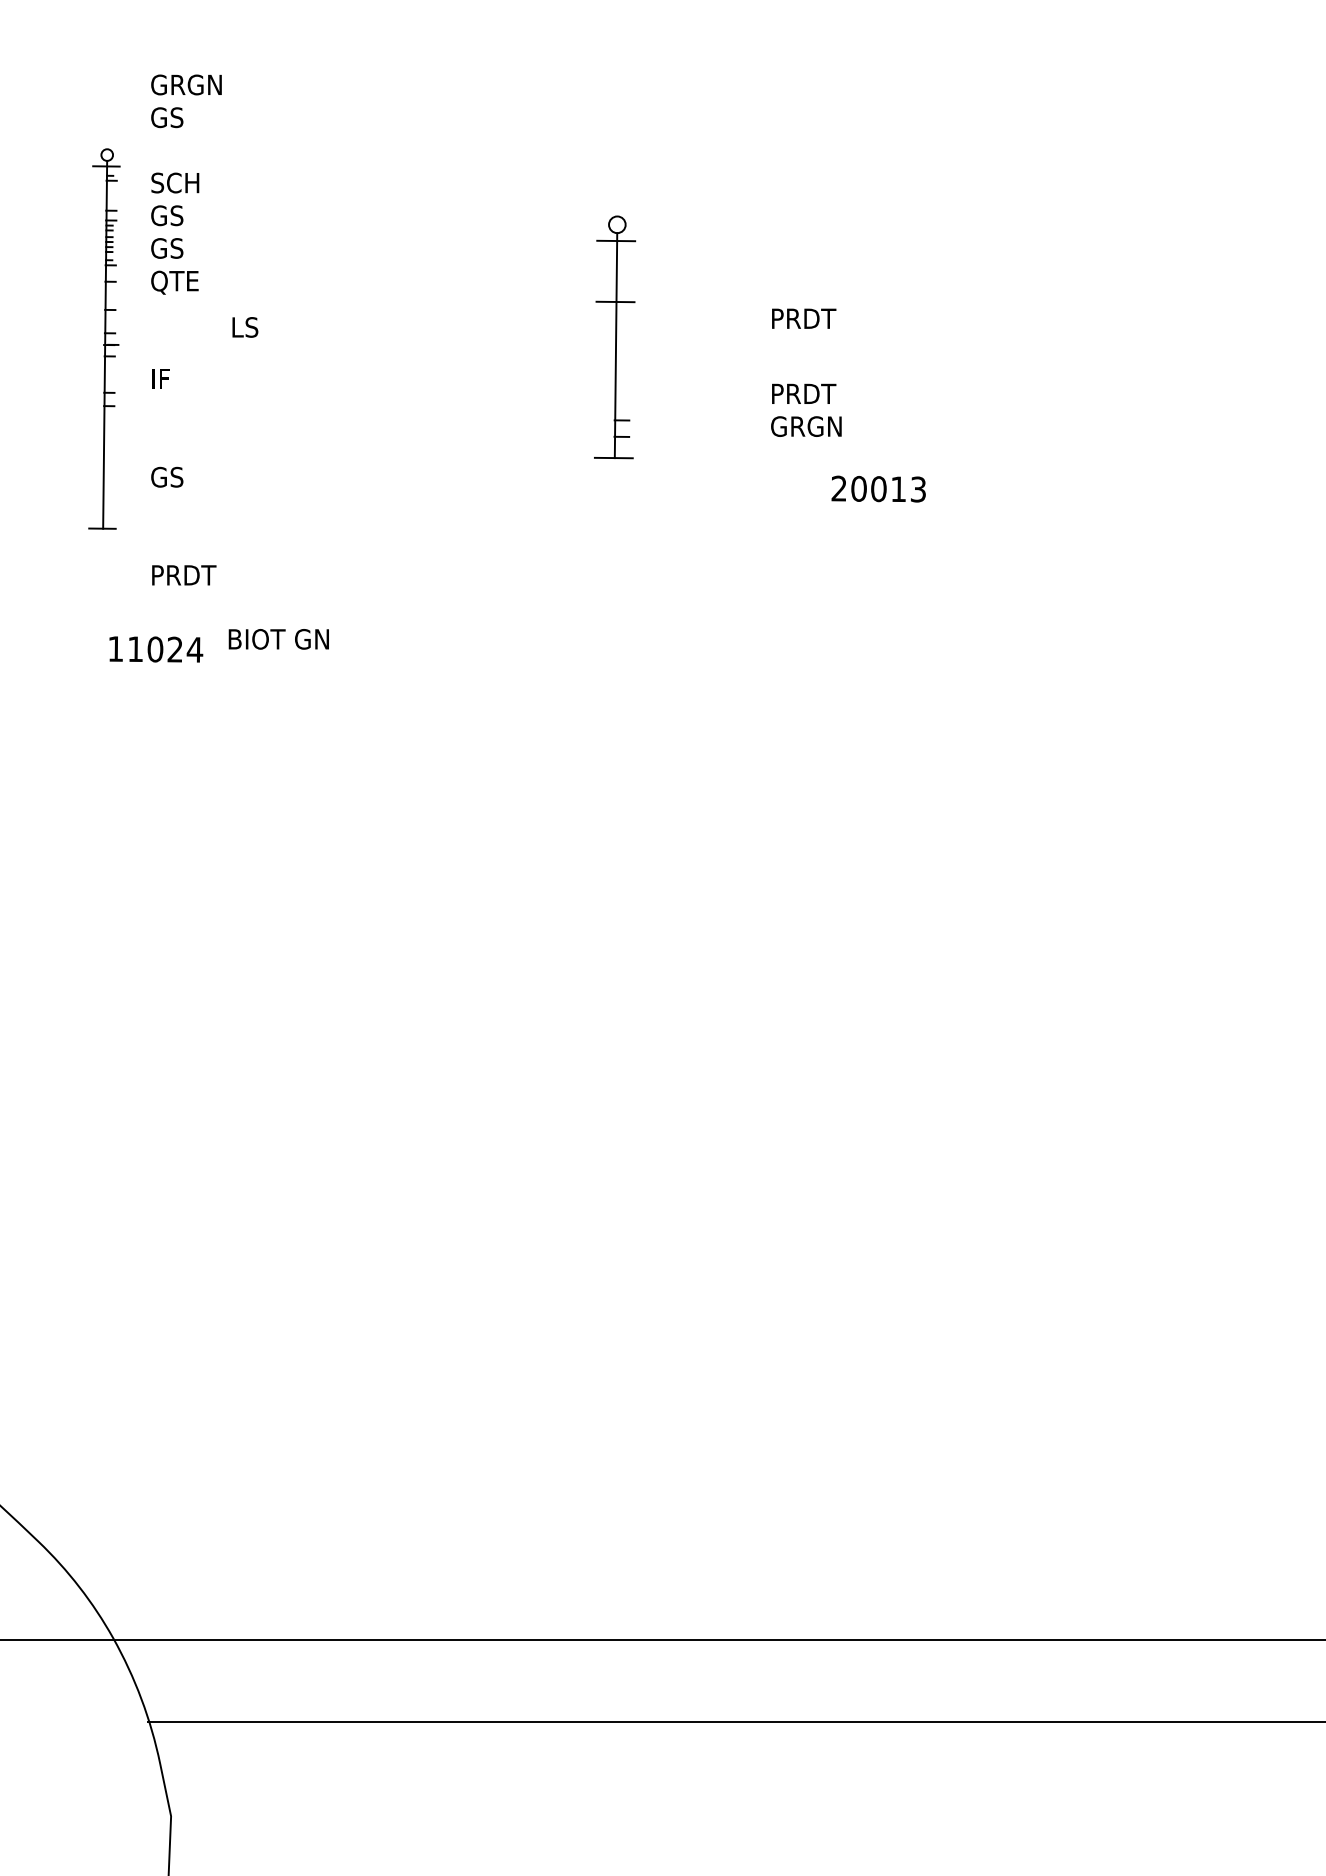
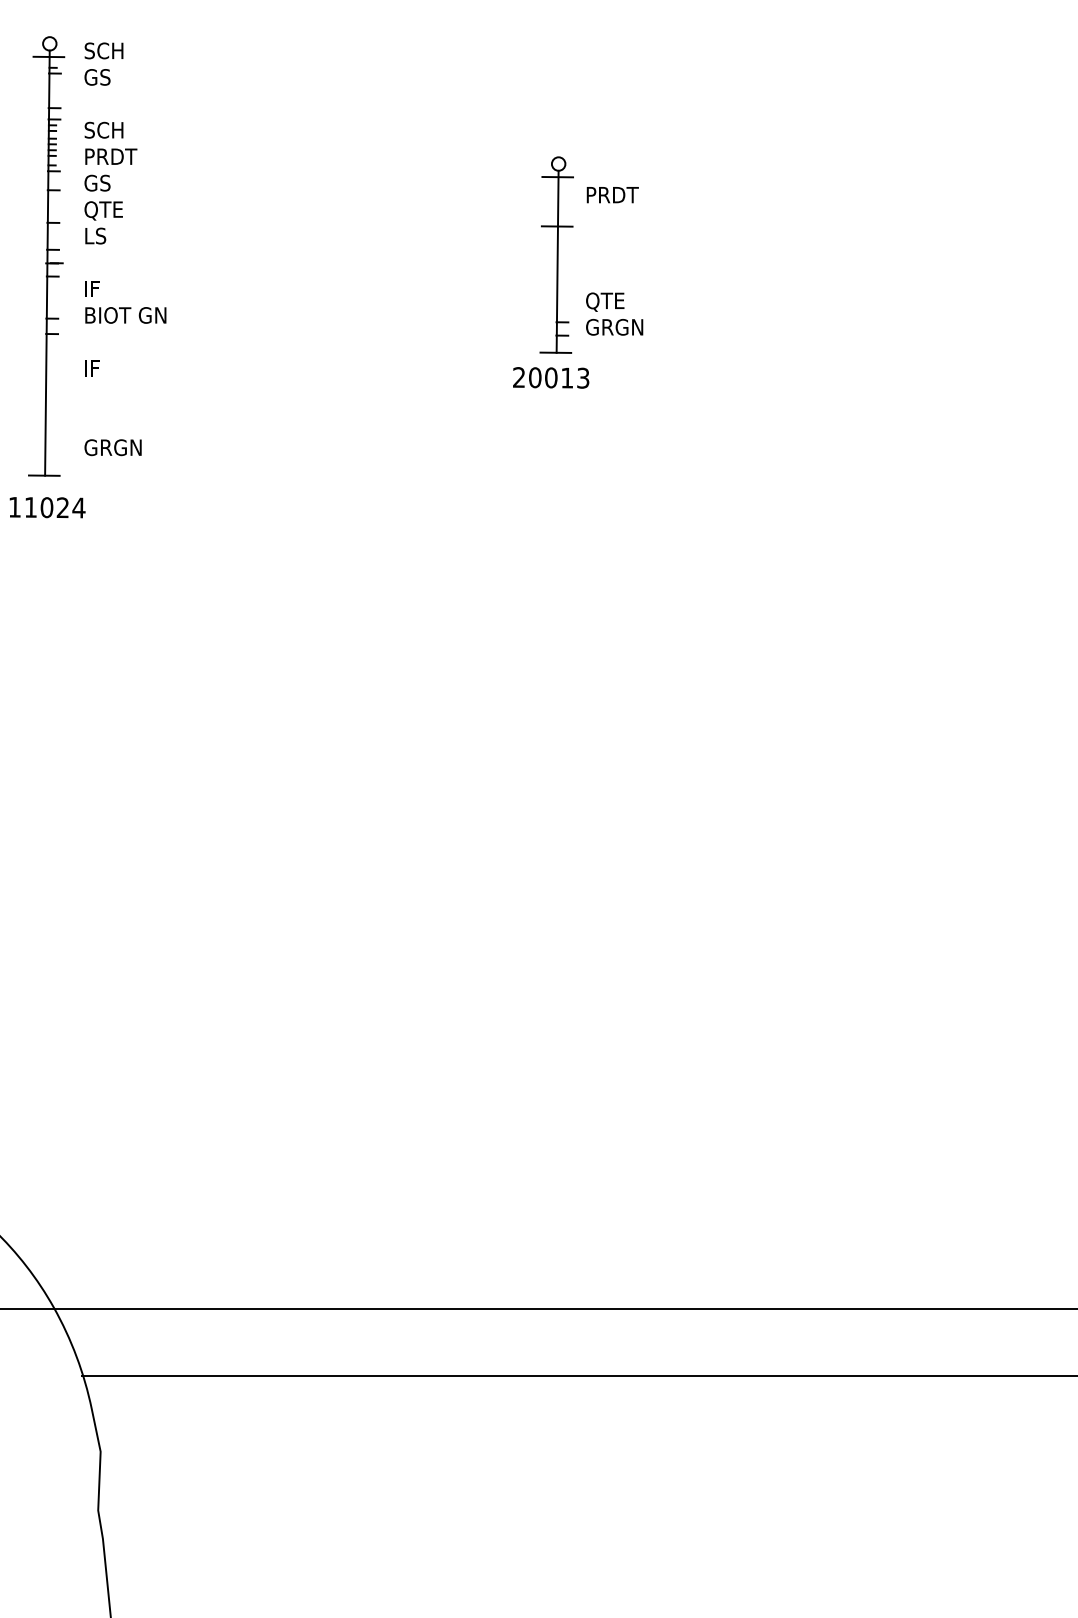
text: (185, 84) -> (112, 50), GRGN -> SCH
text: (183, 215) -> (110, 156), GS -> PRDT
text: (803, 319) -> (612, 195), moved
text: (245, 326) -> (95, 235), moved
part: (614, 336) -> (556, 254), moved
part: (104, 339) -> (46, 256), size x1.43
text: (803, 394) -> (612, 301), PRDT -> QTE
text: (167, 476) -> (97, 367), GS -> IF
text: (879, 488) -> (551, 377), moved
text: (185, 575) -> (112, 447), PRDT -> GRGN
text: (278, 639) -> (125, 315), moved
text: (156, 649) -> (47, 507), moved

